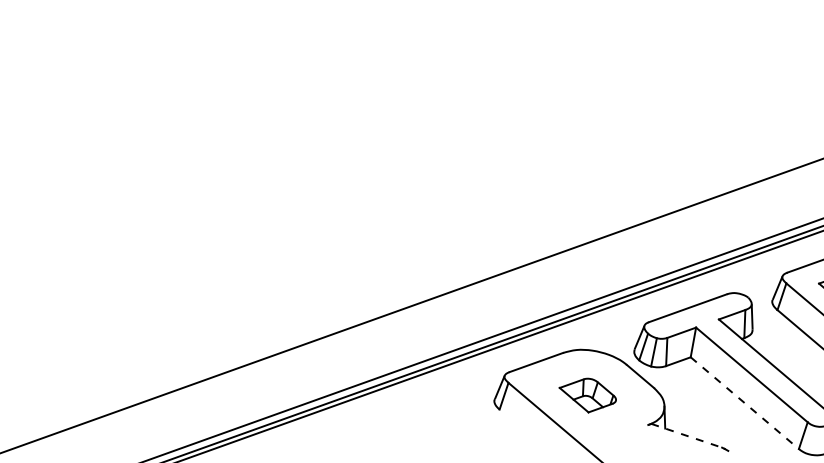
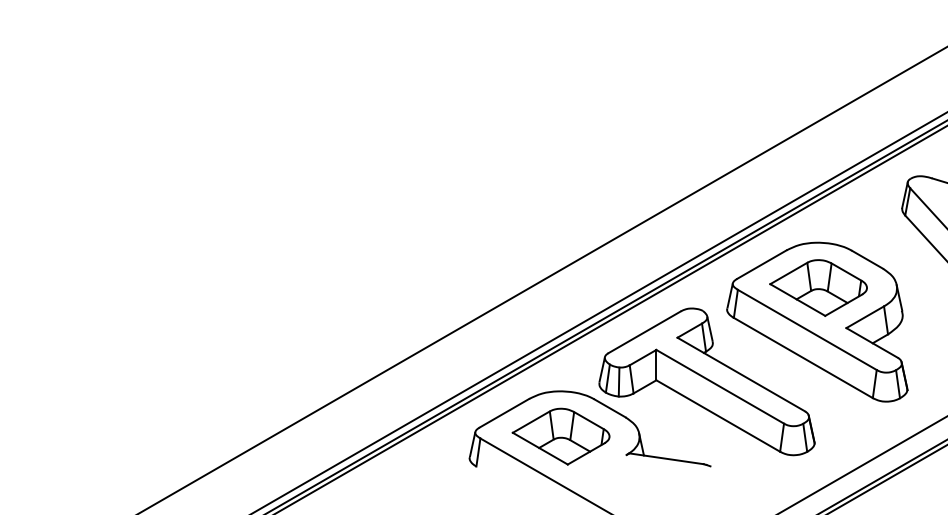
part: (587, 395) -> (560, 436), size x1.67
line: (744, 403) -> (718, 416), dashed -> solid
line: (686, 435) -> (666, 458), dashed -> solid

